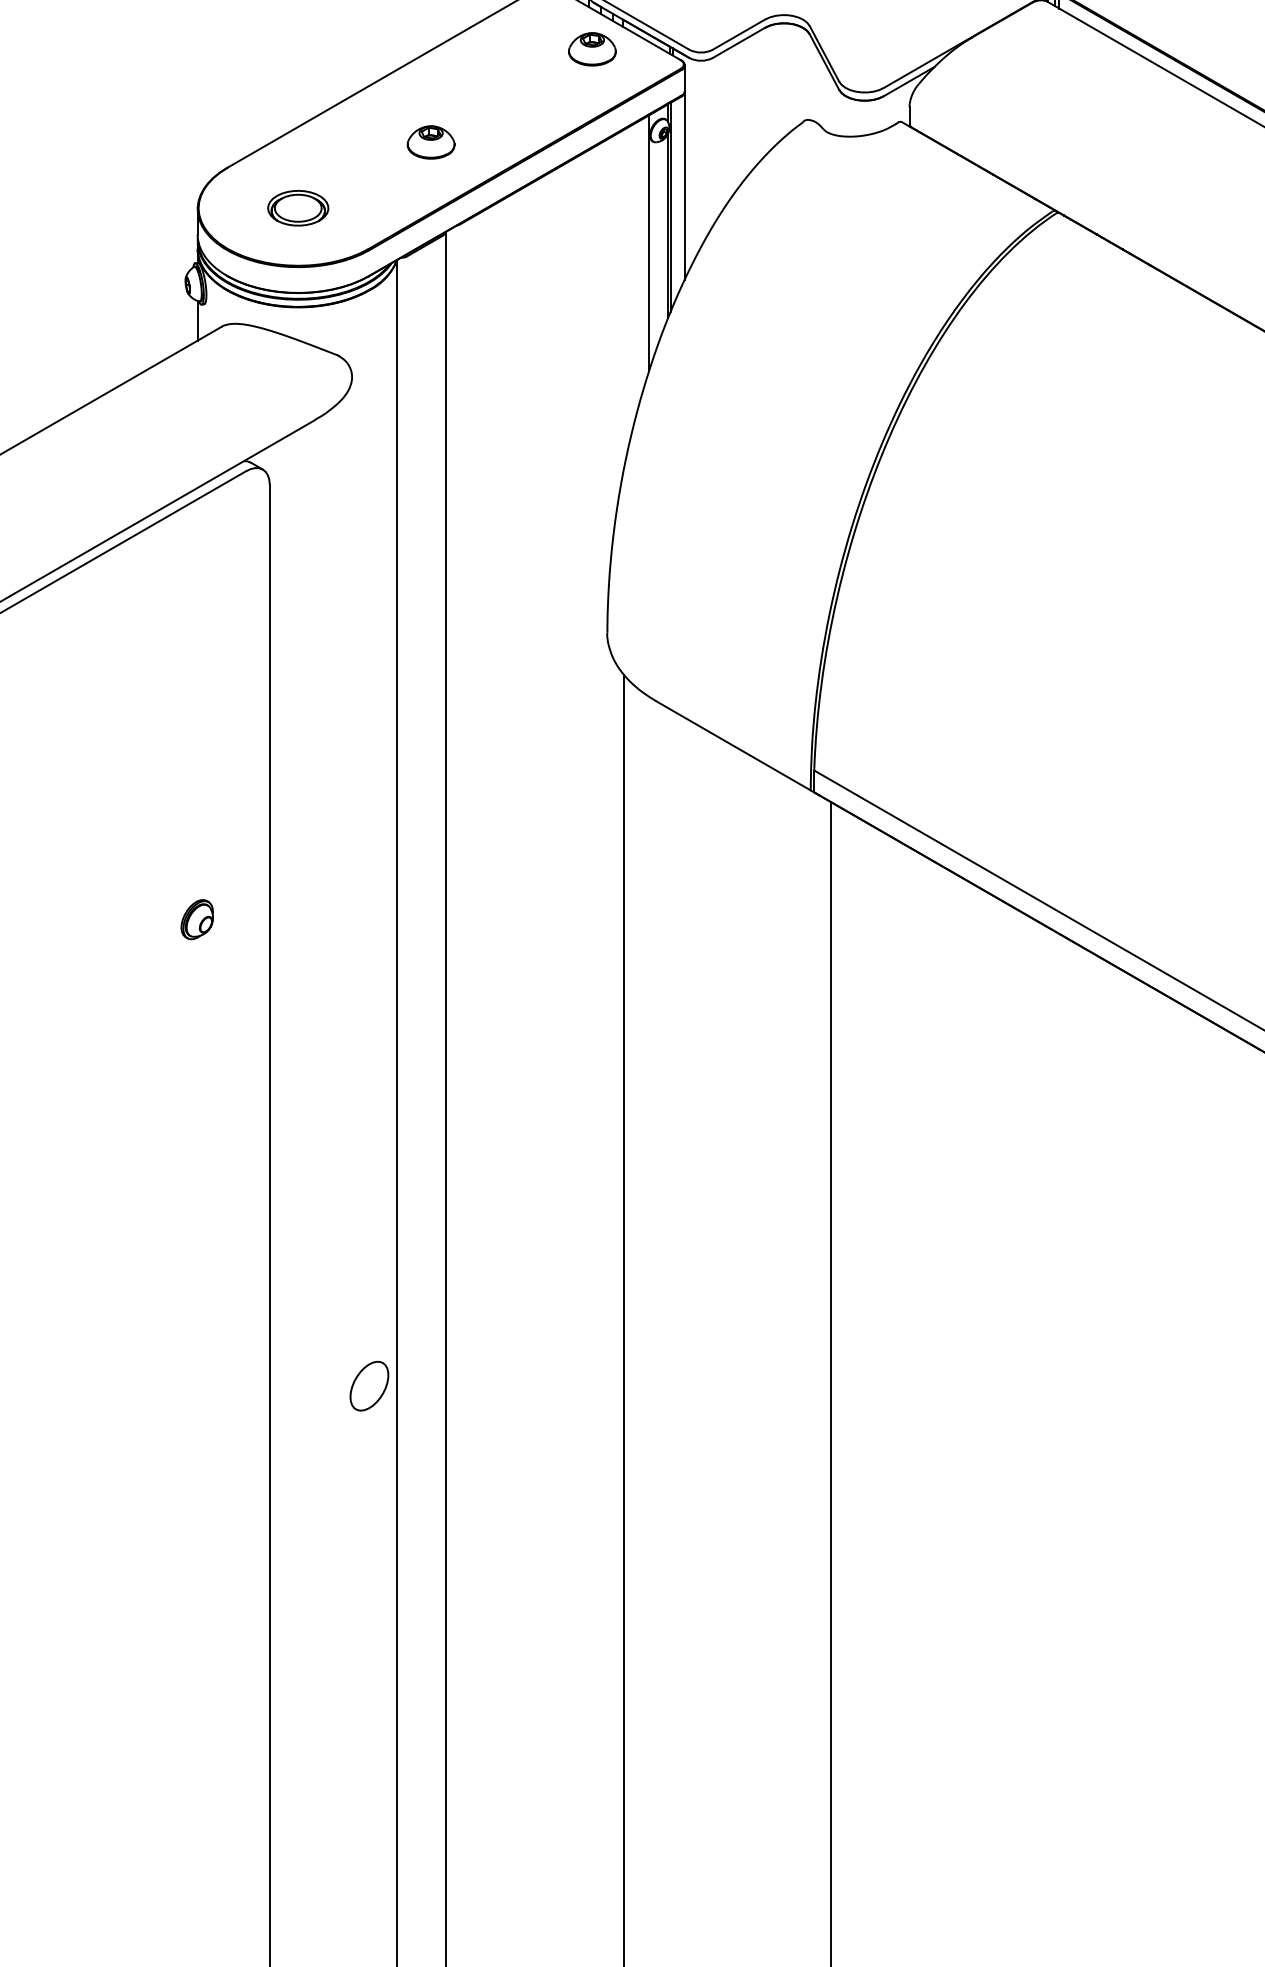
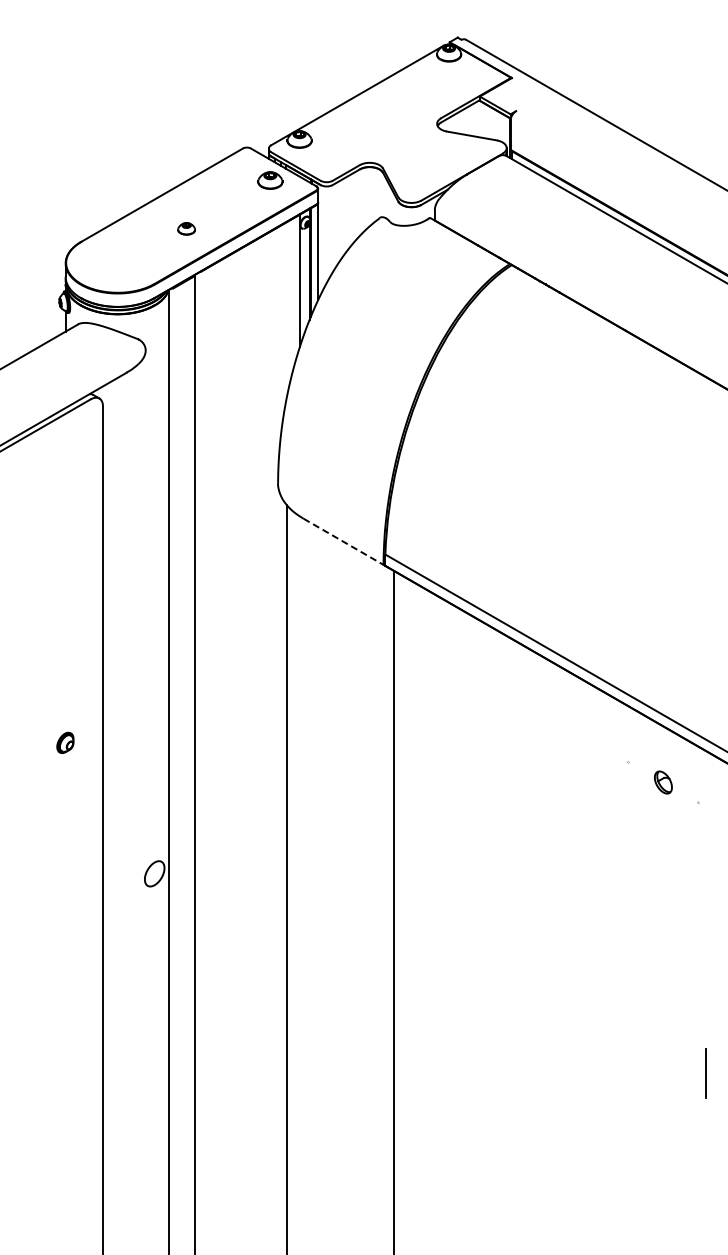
part: (430, 141) -> (186, 228), size x0.7
part: (297, 207) -> (117, 262), removed
line: (733, 747) -> (343, 542), solid -> dashed
part: (197, 918) -> (65, 742), moved

